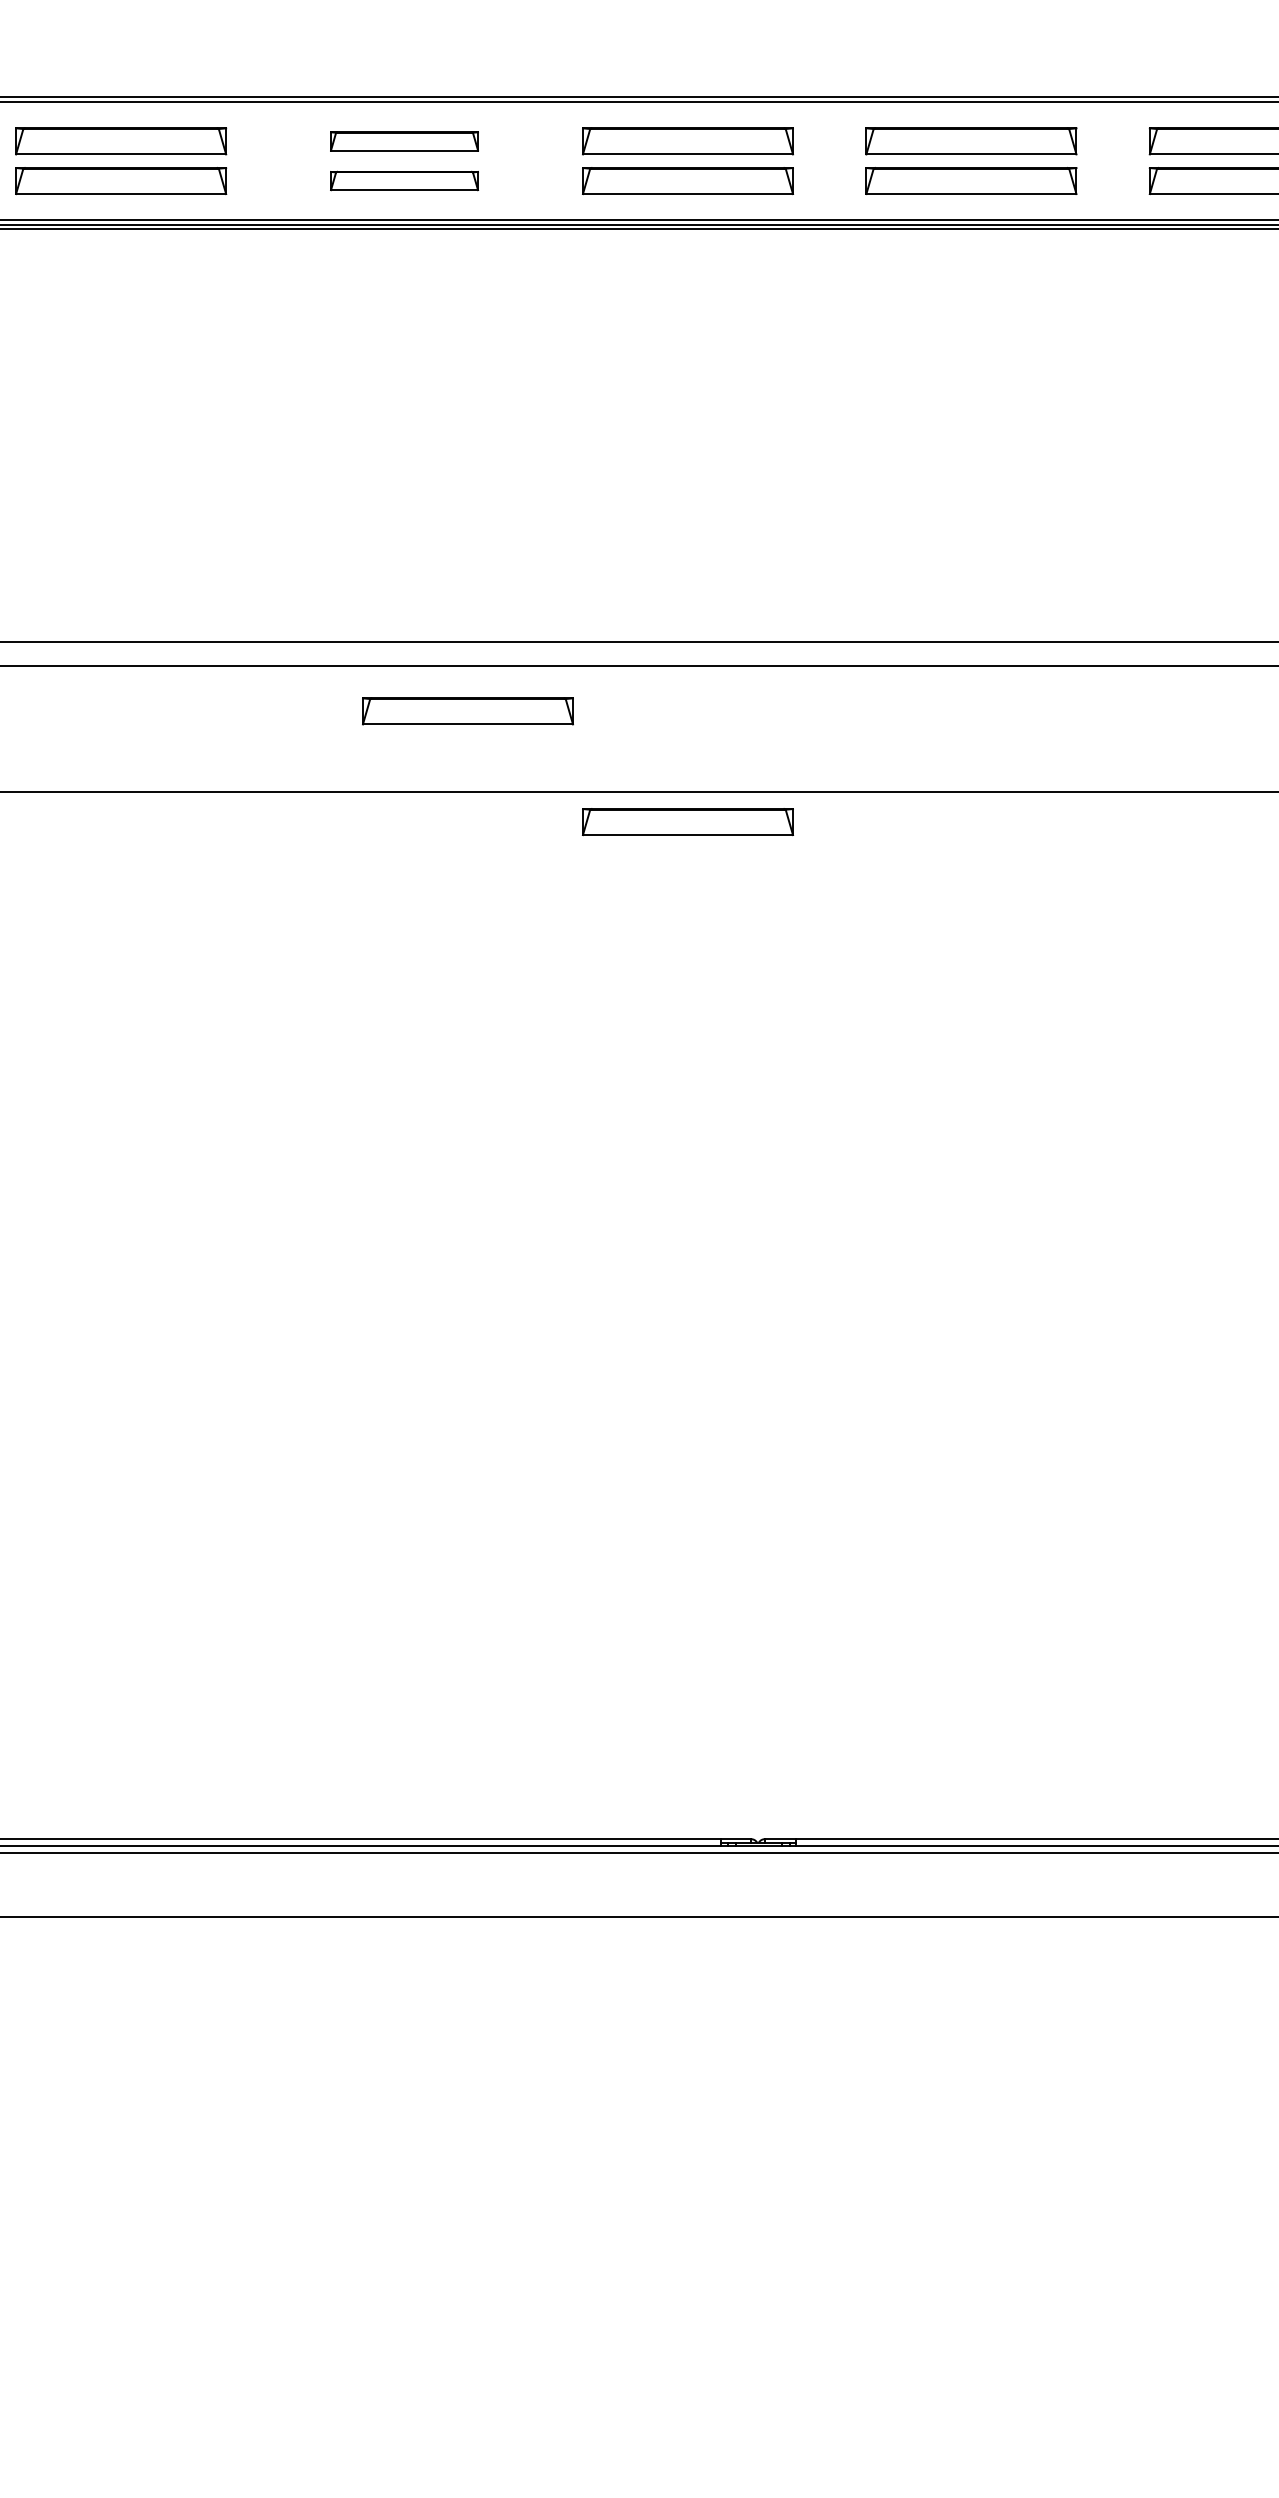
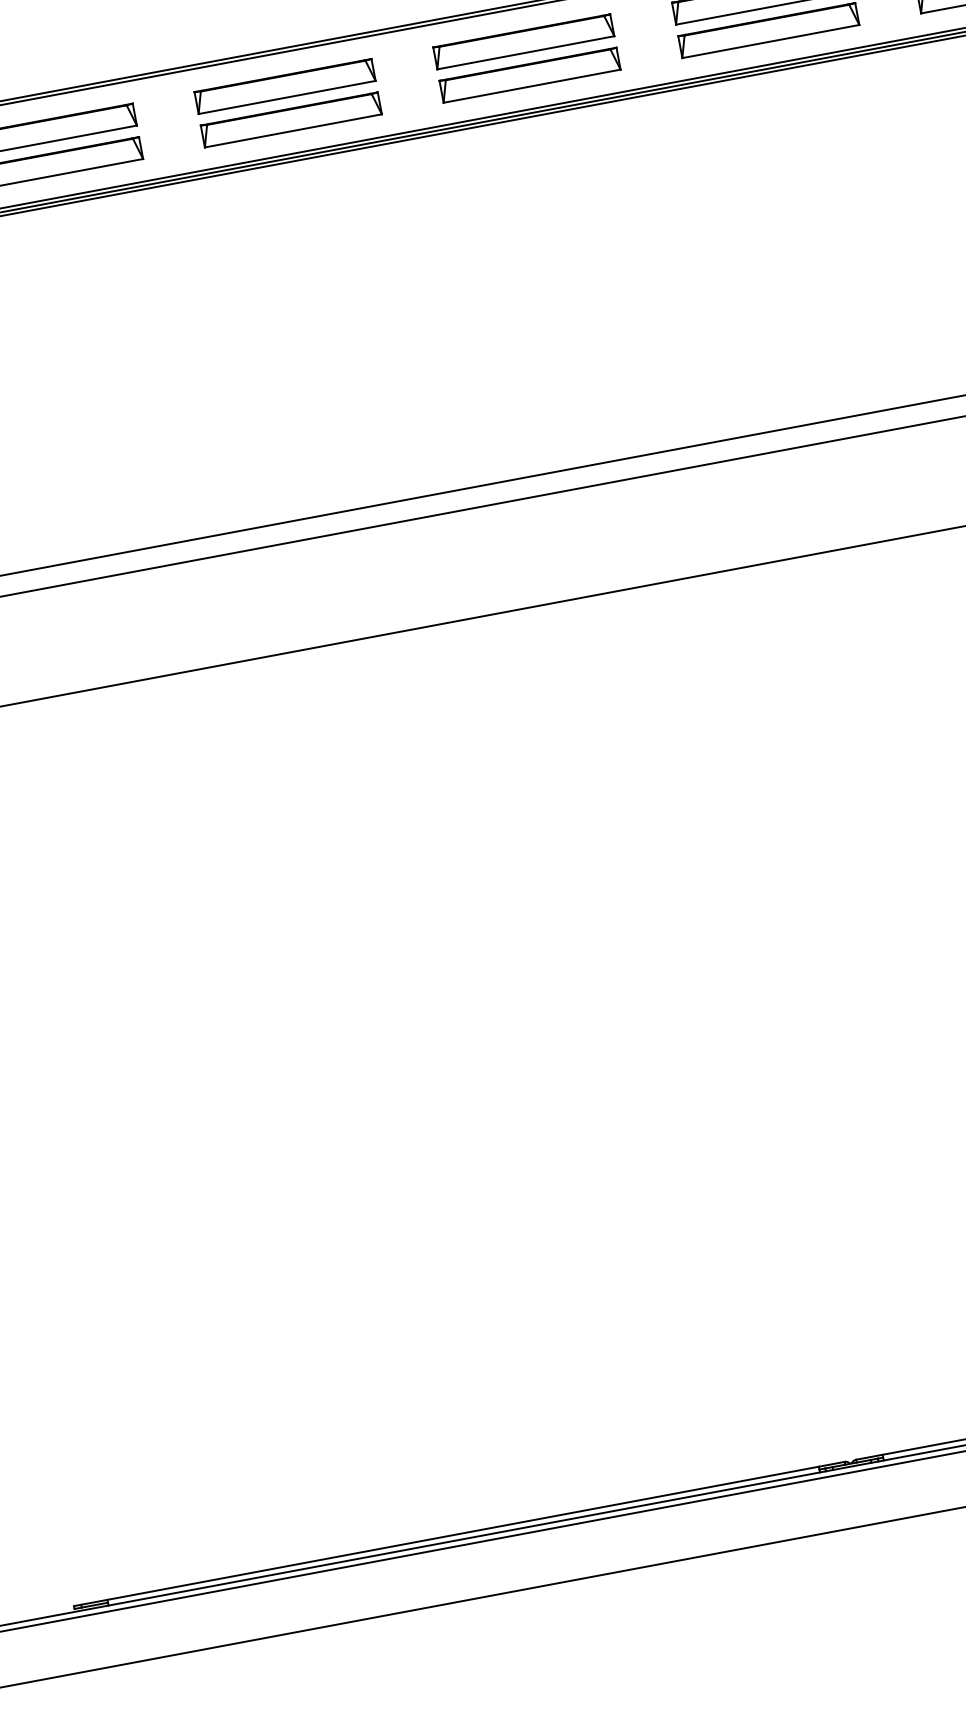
part: (404, 141) -> (285, 86), size x1.43
part: (404, 180) -> (291, 119), size x1.43
part: (467, 711) -> (427, 556), removed
part: (687, 822) -> (630, 615), removed

